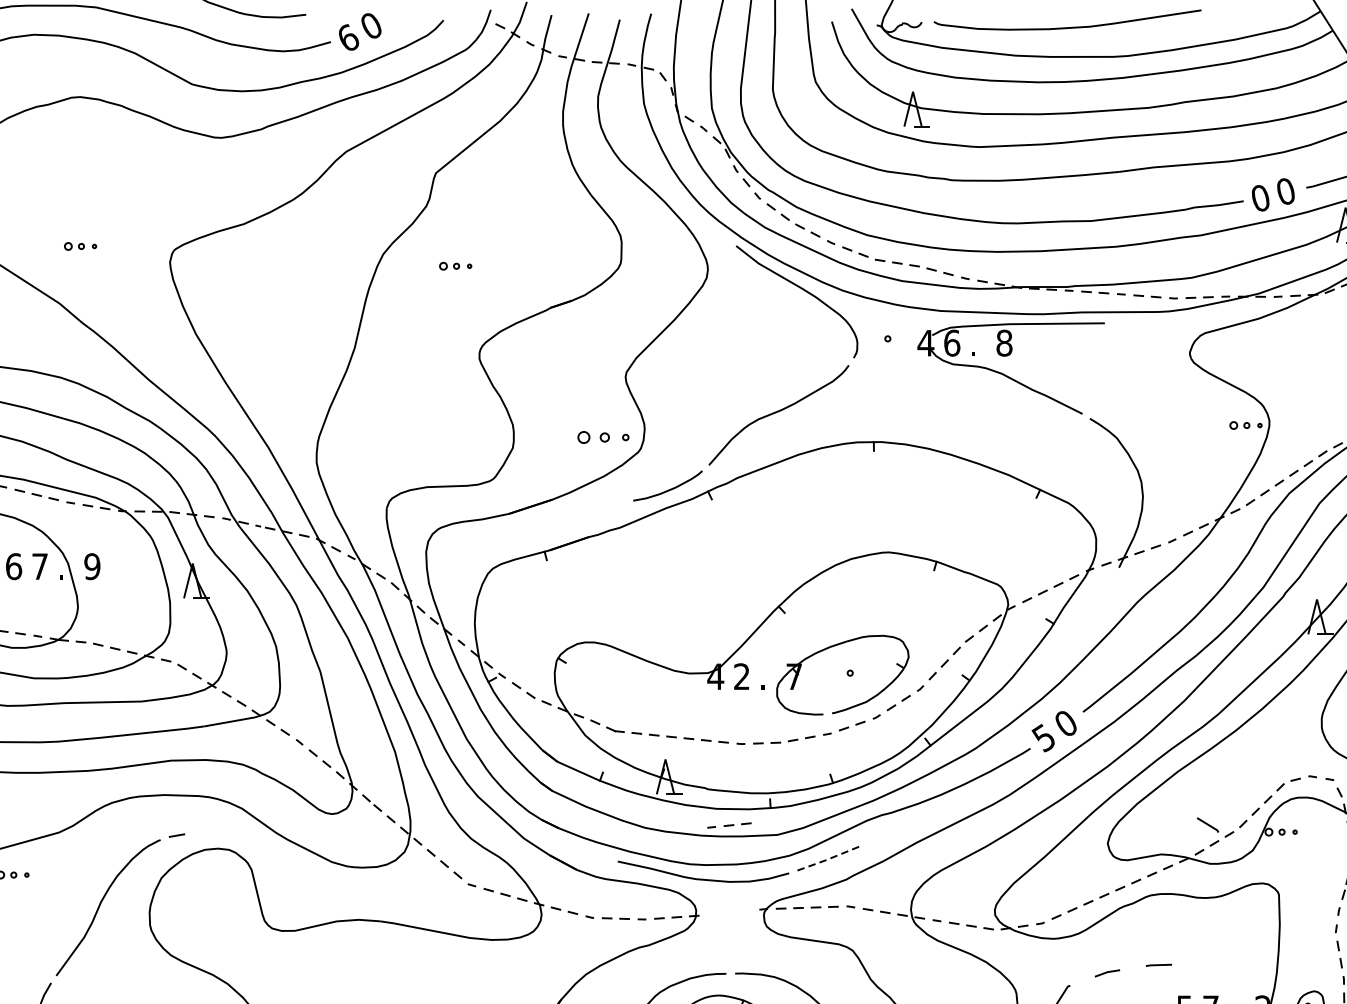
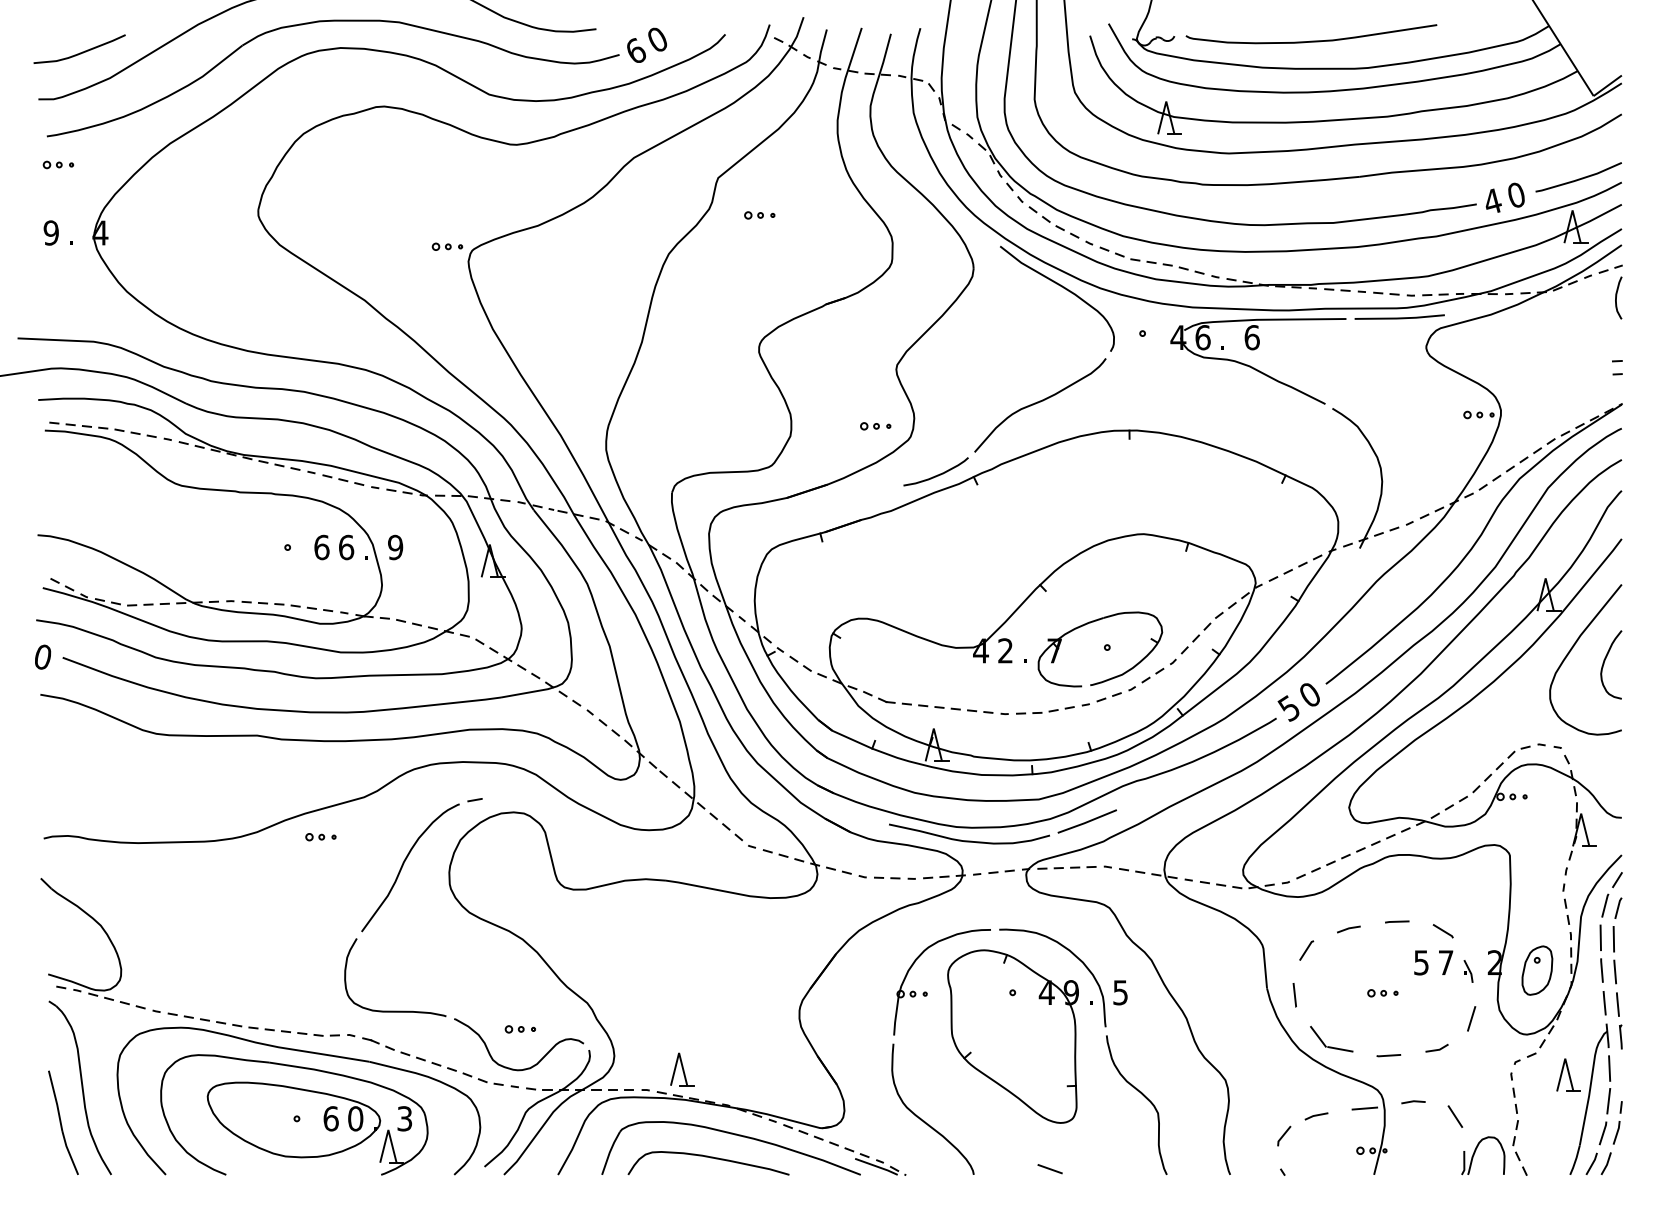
text: (1260, 198) -> (1492, 201), 0 -> 4
part: (80, 246) -> (447, 246), moved
part: (455, 266) -> (759, 215), moved
line: (1161, 321) -> (1399, 317), added
text: (1003, 343) -> (1251, 337), 8 -> 6
part: (603, 437) -> (875, 426), size x0.62
text: (40, 566) -> (346, 547), 7 -> 6
part: (729, 825) -> (993, 872), moved
line: (1207, 825) -> (1442, 931), moved
line: (829, 859) -> (1087, 822), dashed -> solid

